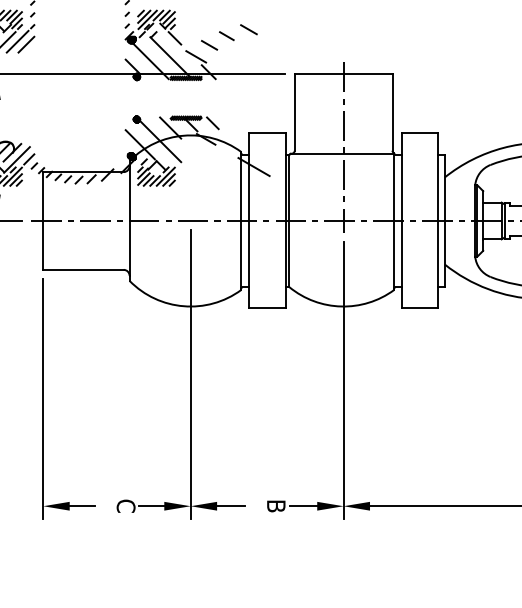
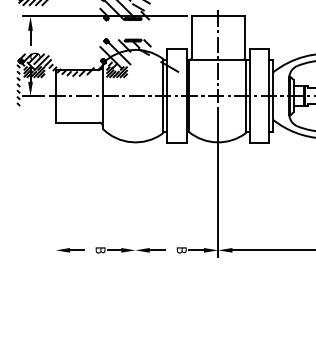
line: (190, 375) -> (135, 179), removed
line: (42, 399) -> (55, 192), removed
text: (125, 504) -> (100, 249), C -> B

